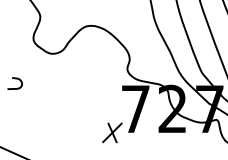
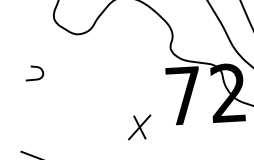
part: (112, 132) -> (139, 126), moved

